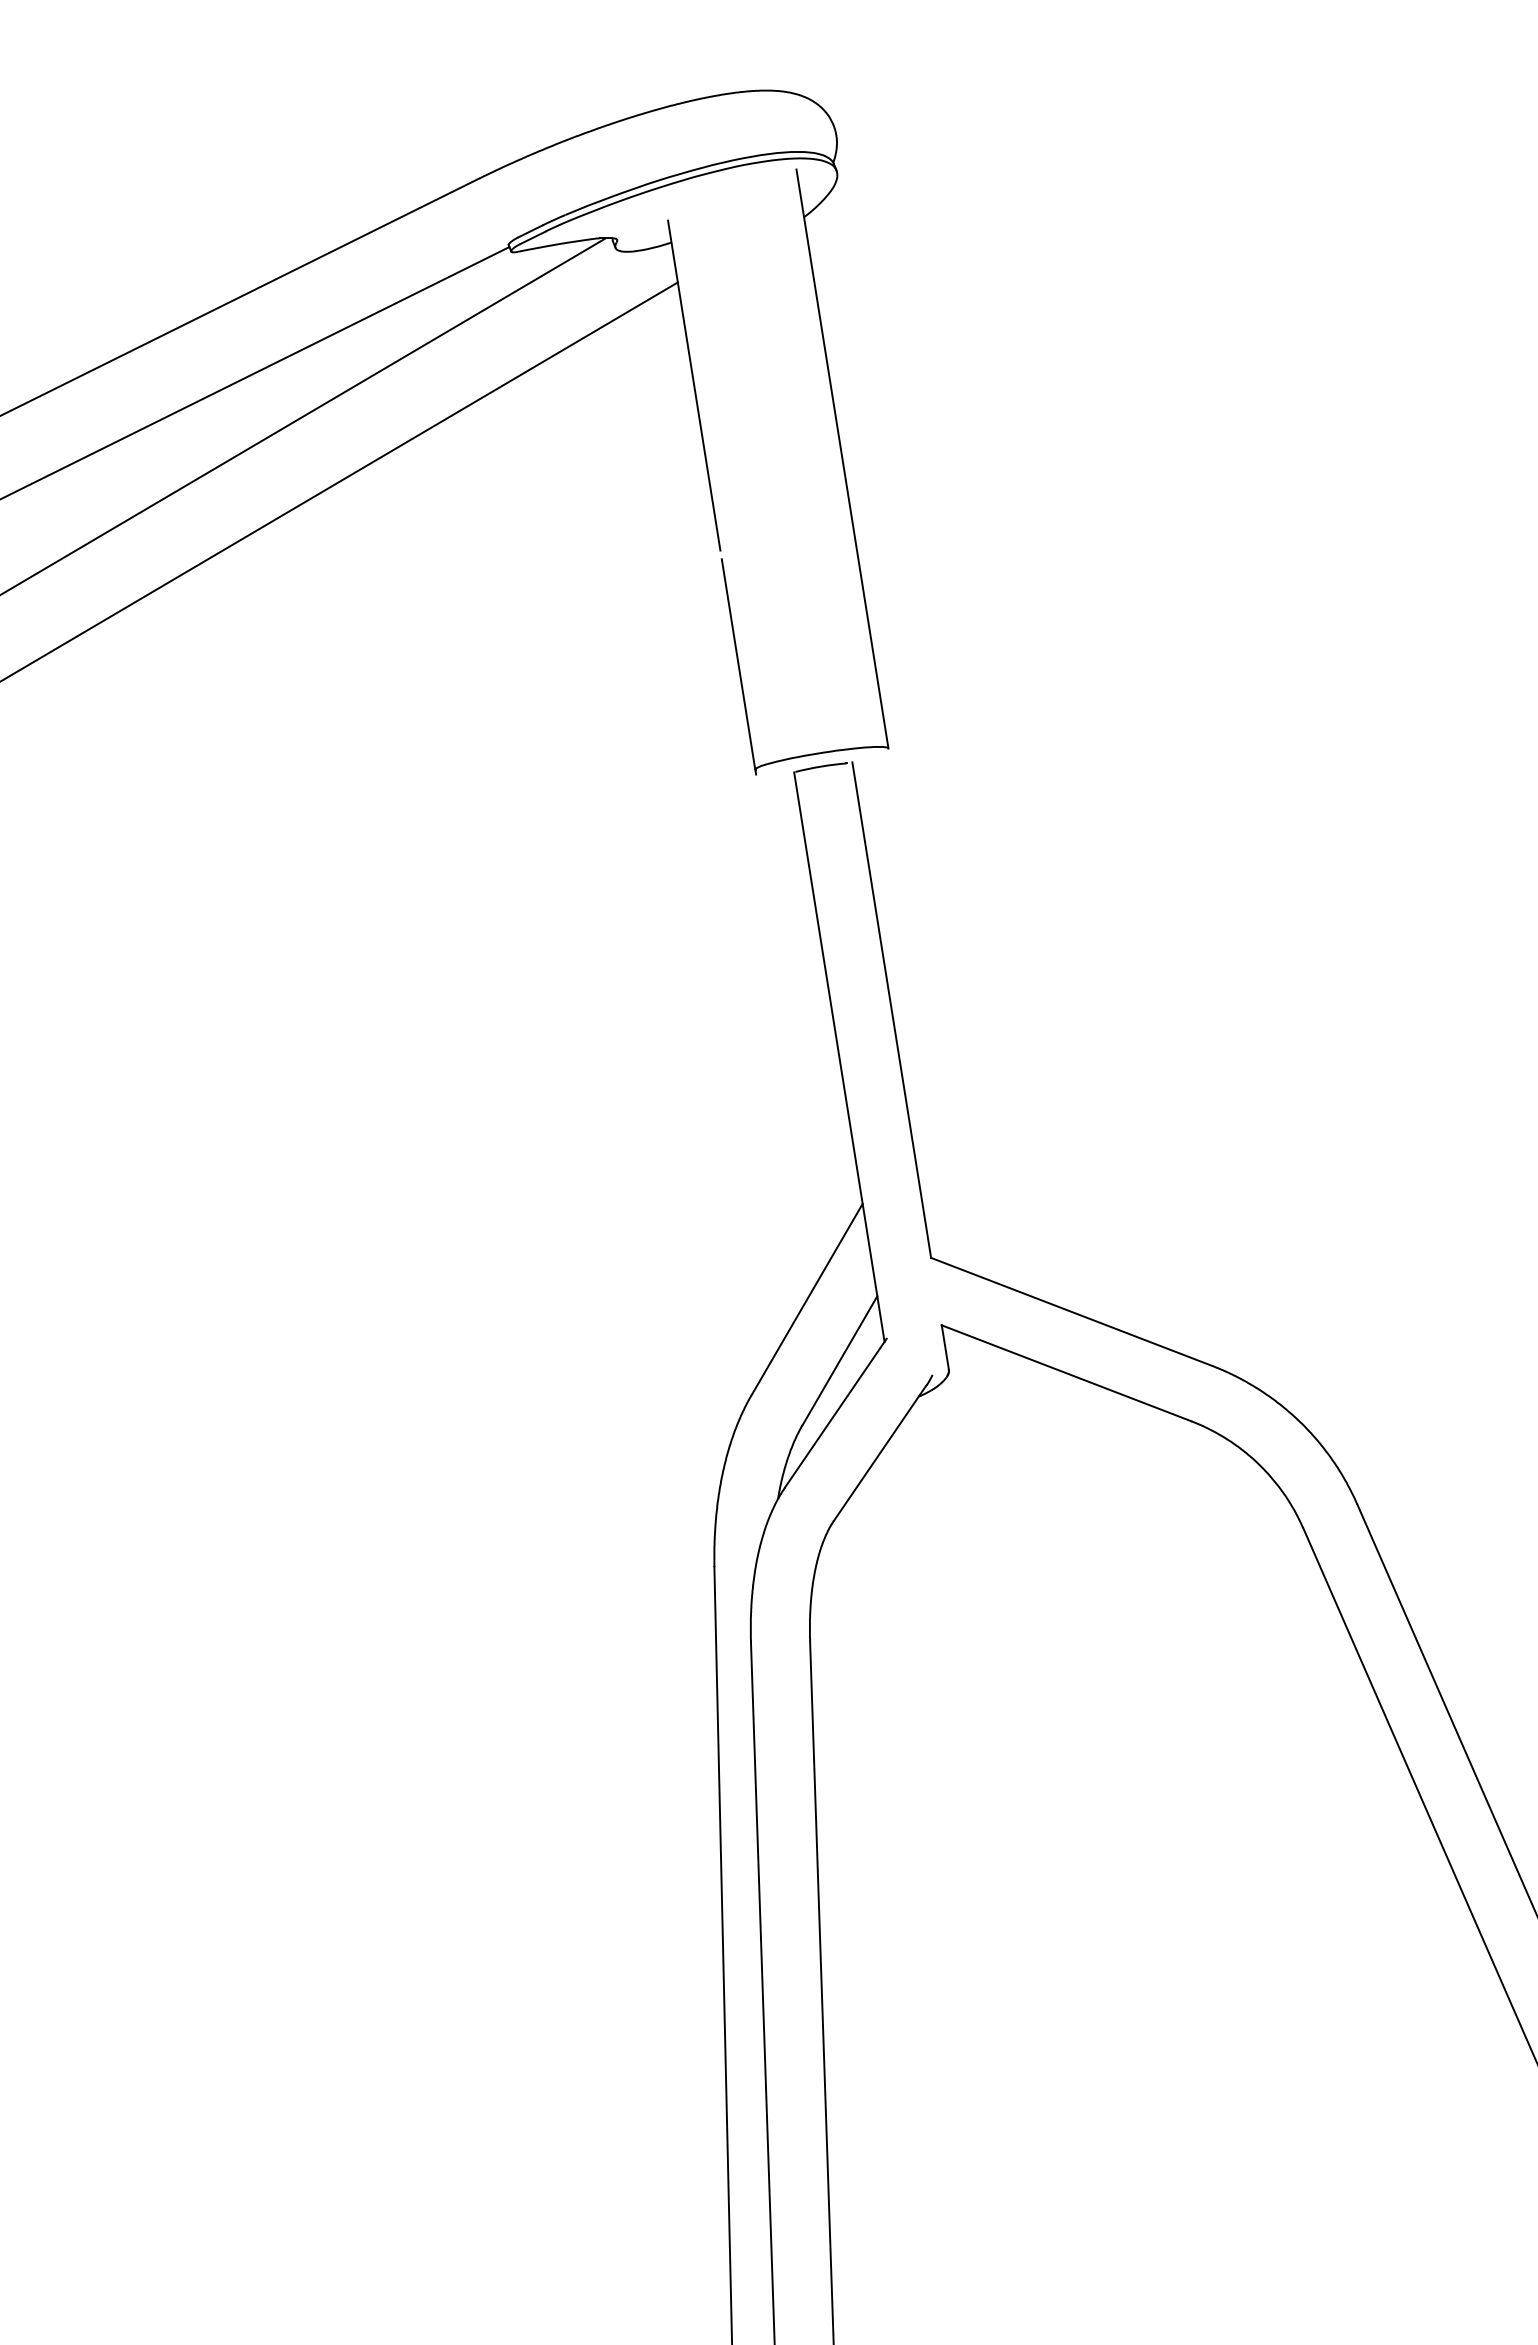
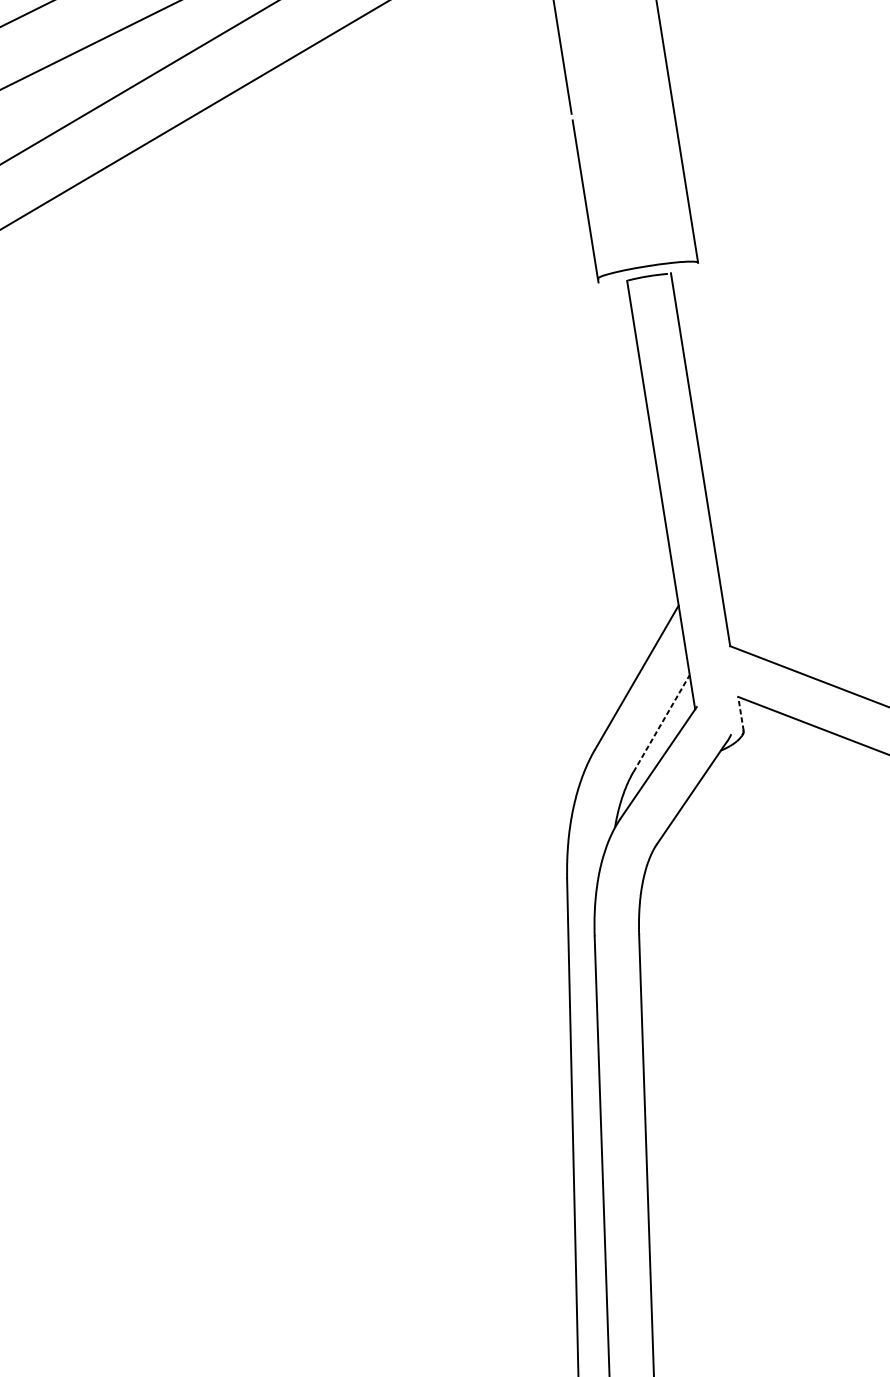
line: (945, 1347) -> (741, 713), solid -> dashed
line: (840, 1360) -> (662, 723), solid -> dashed

